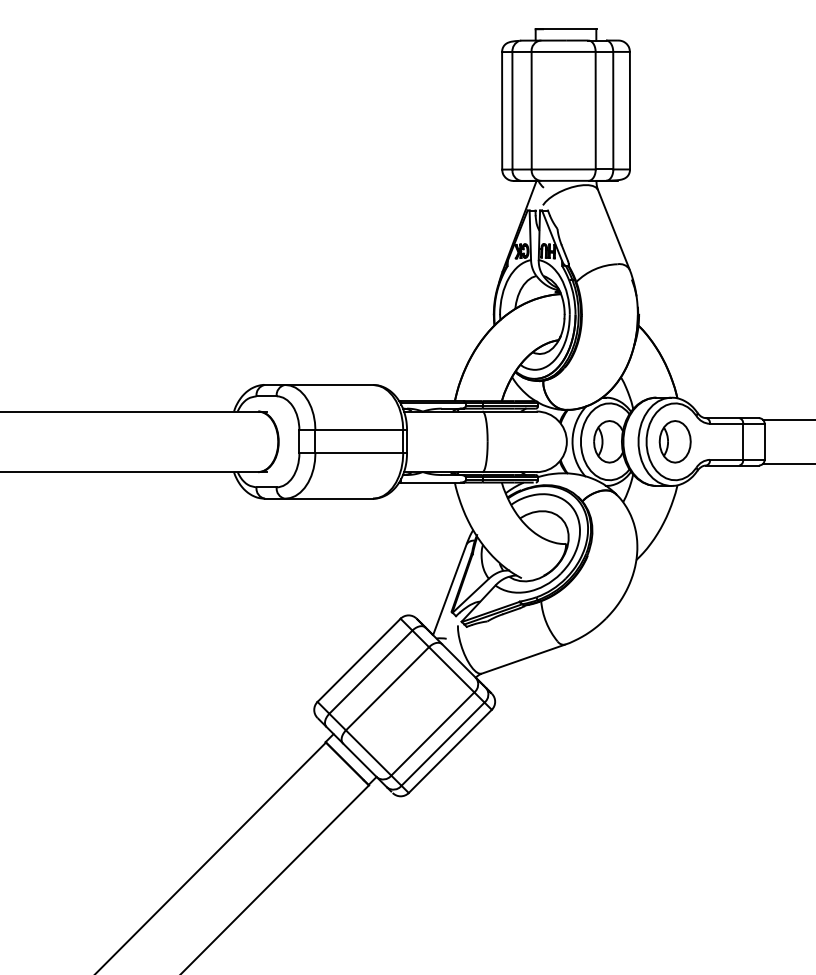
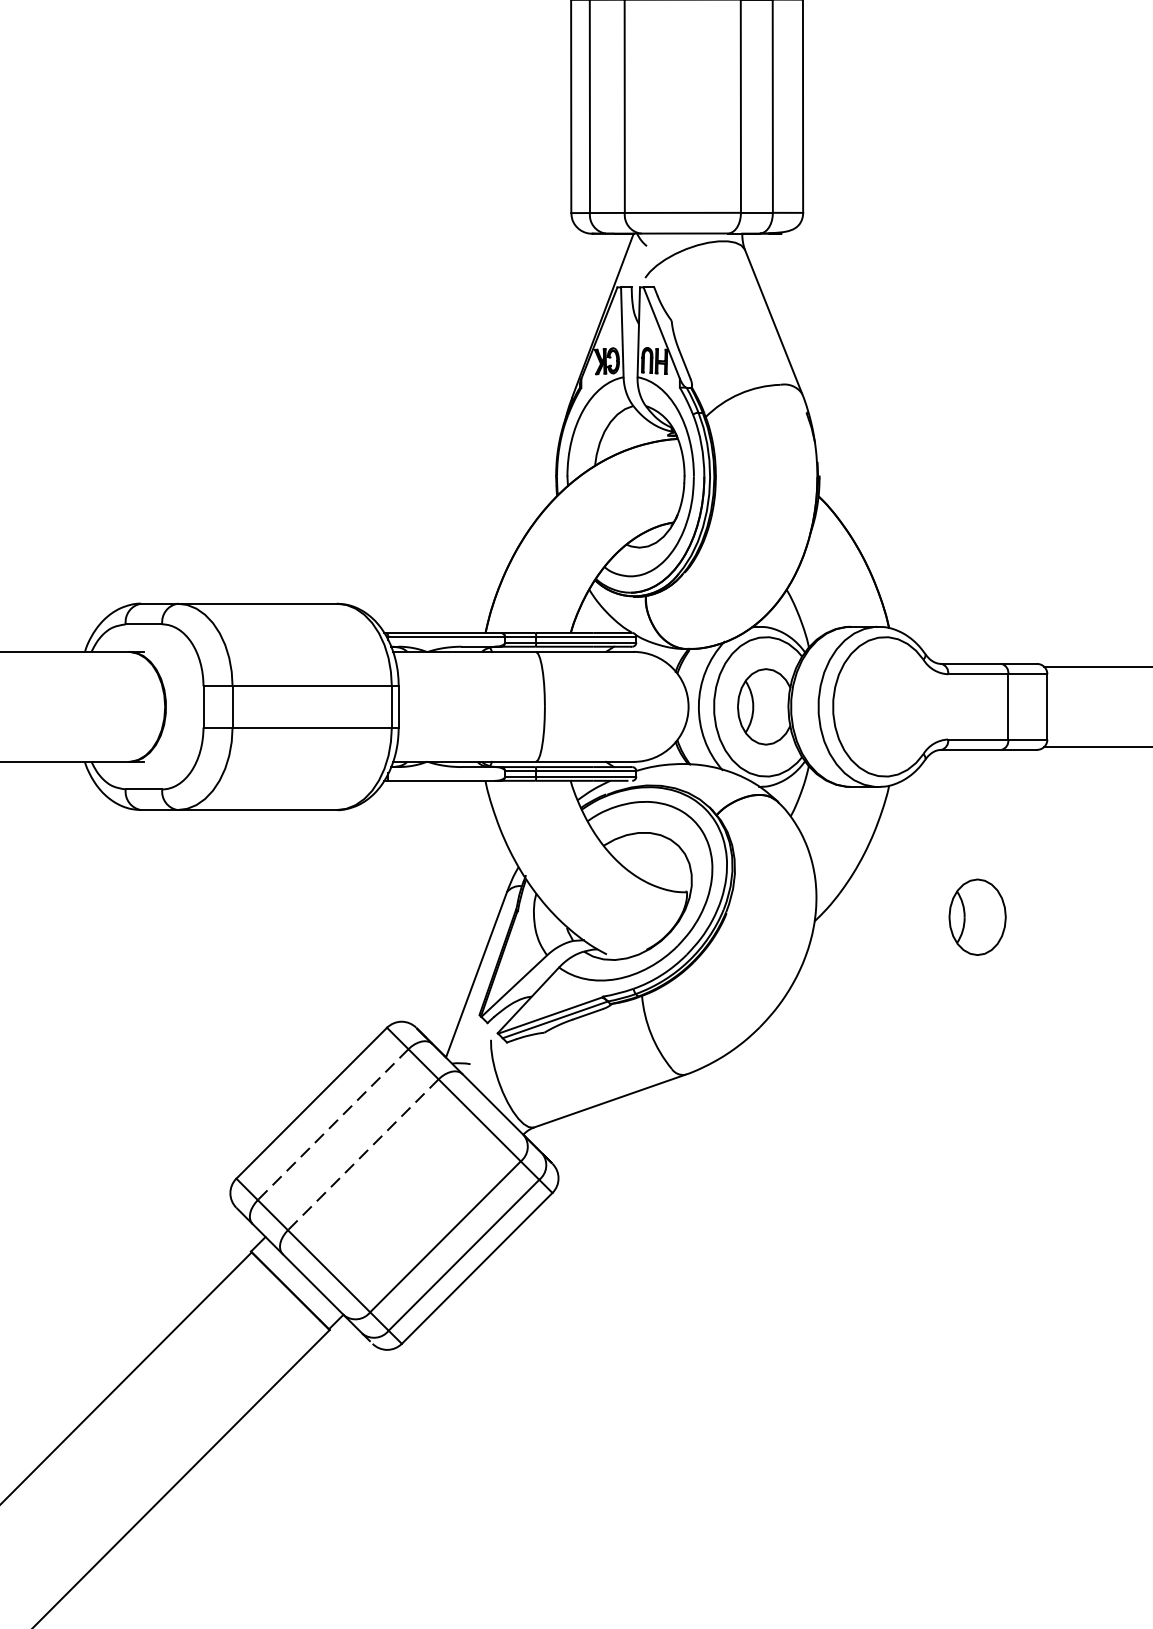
part: (674, 441) -> (976, 916), moved
line: (370, 672) -> (332, 1125), solid -> dashed
line: (387, 688) -> (363, 1154), solid -> dashed

